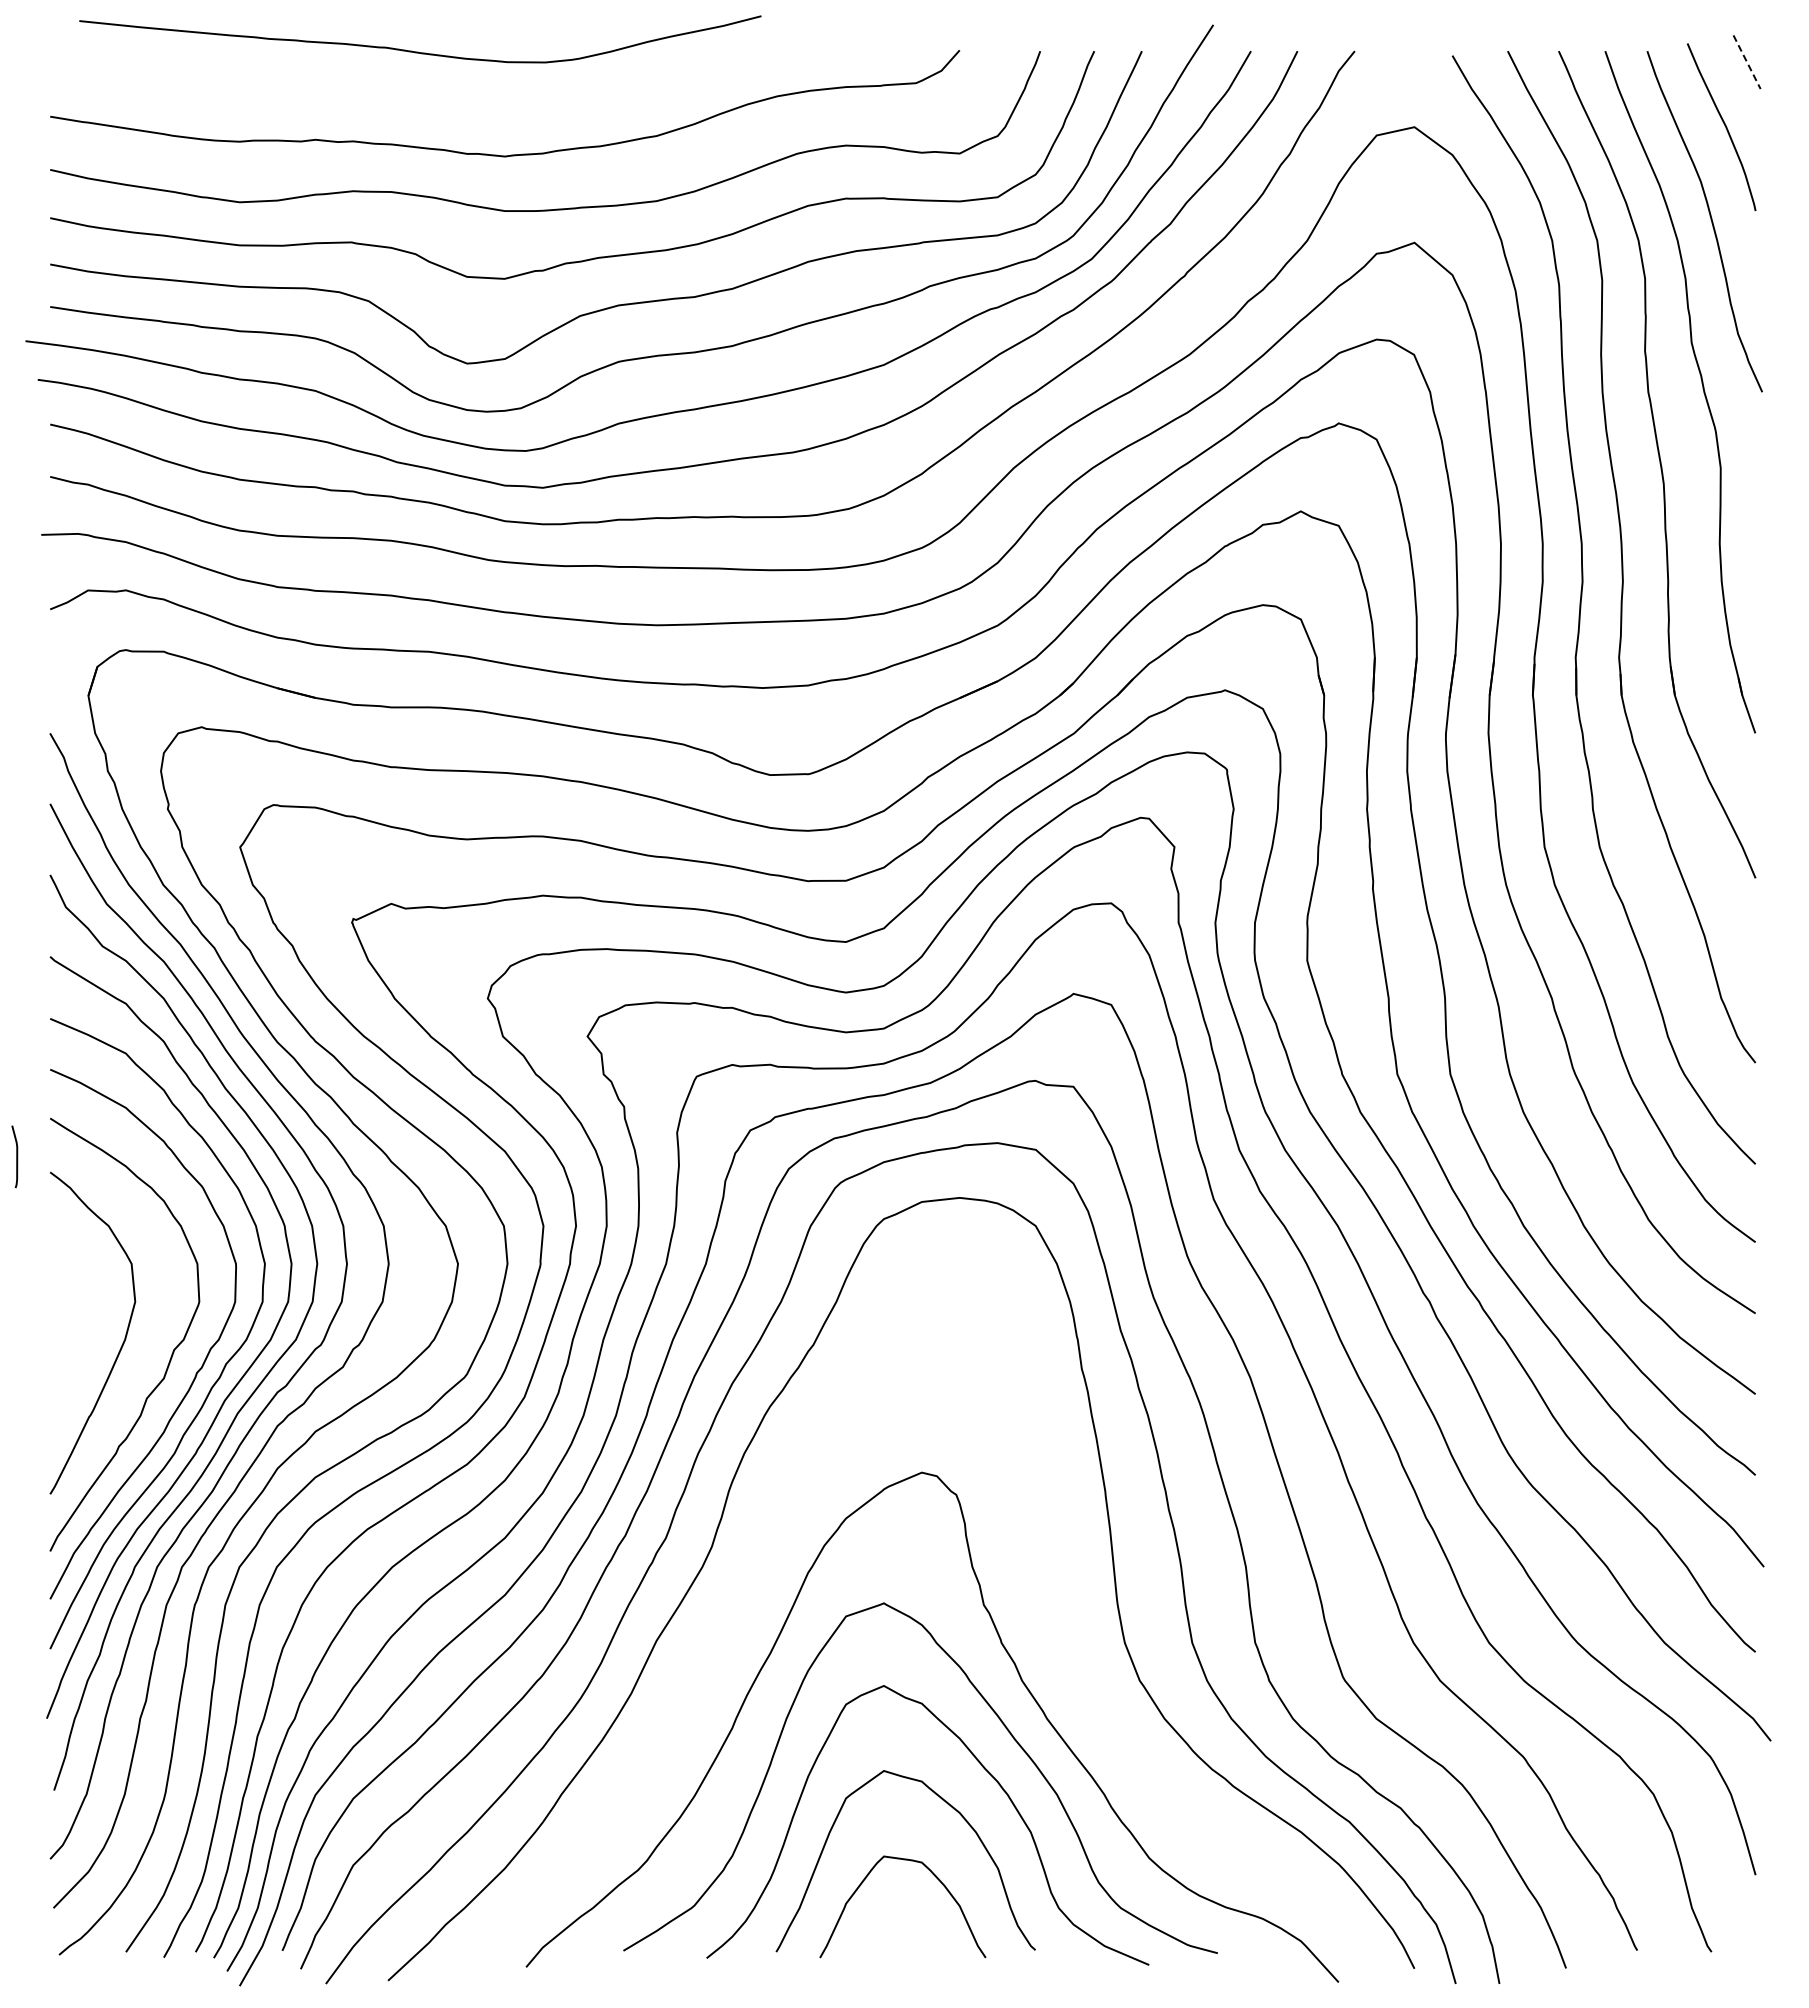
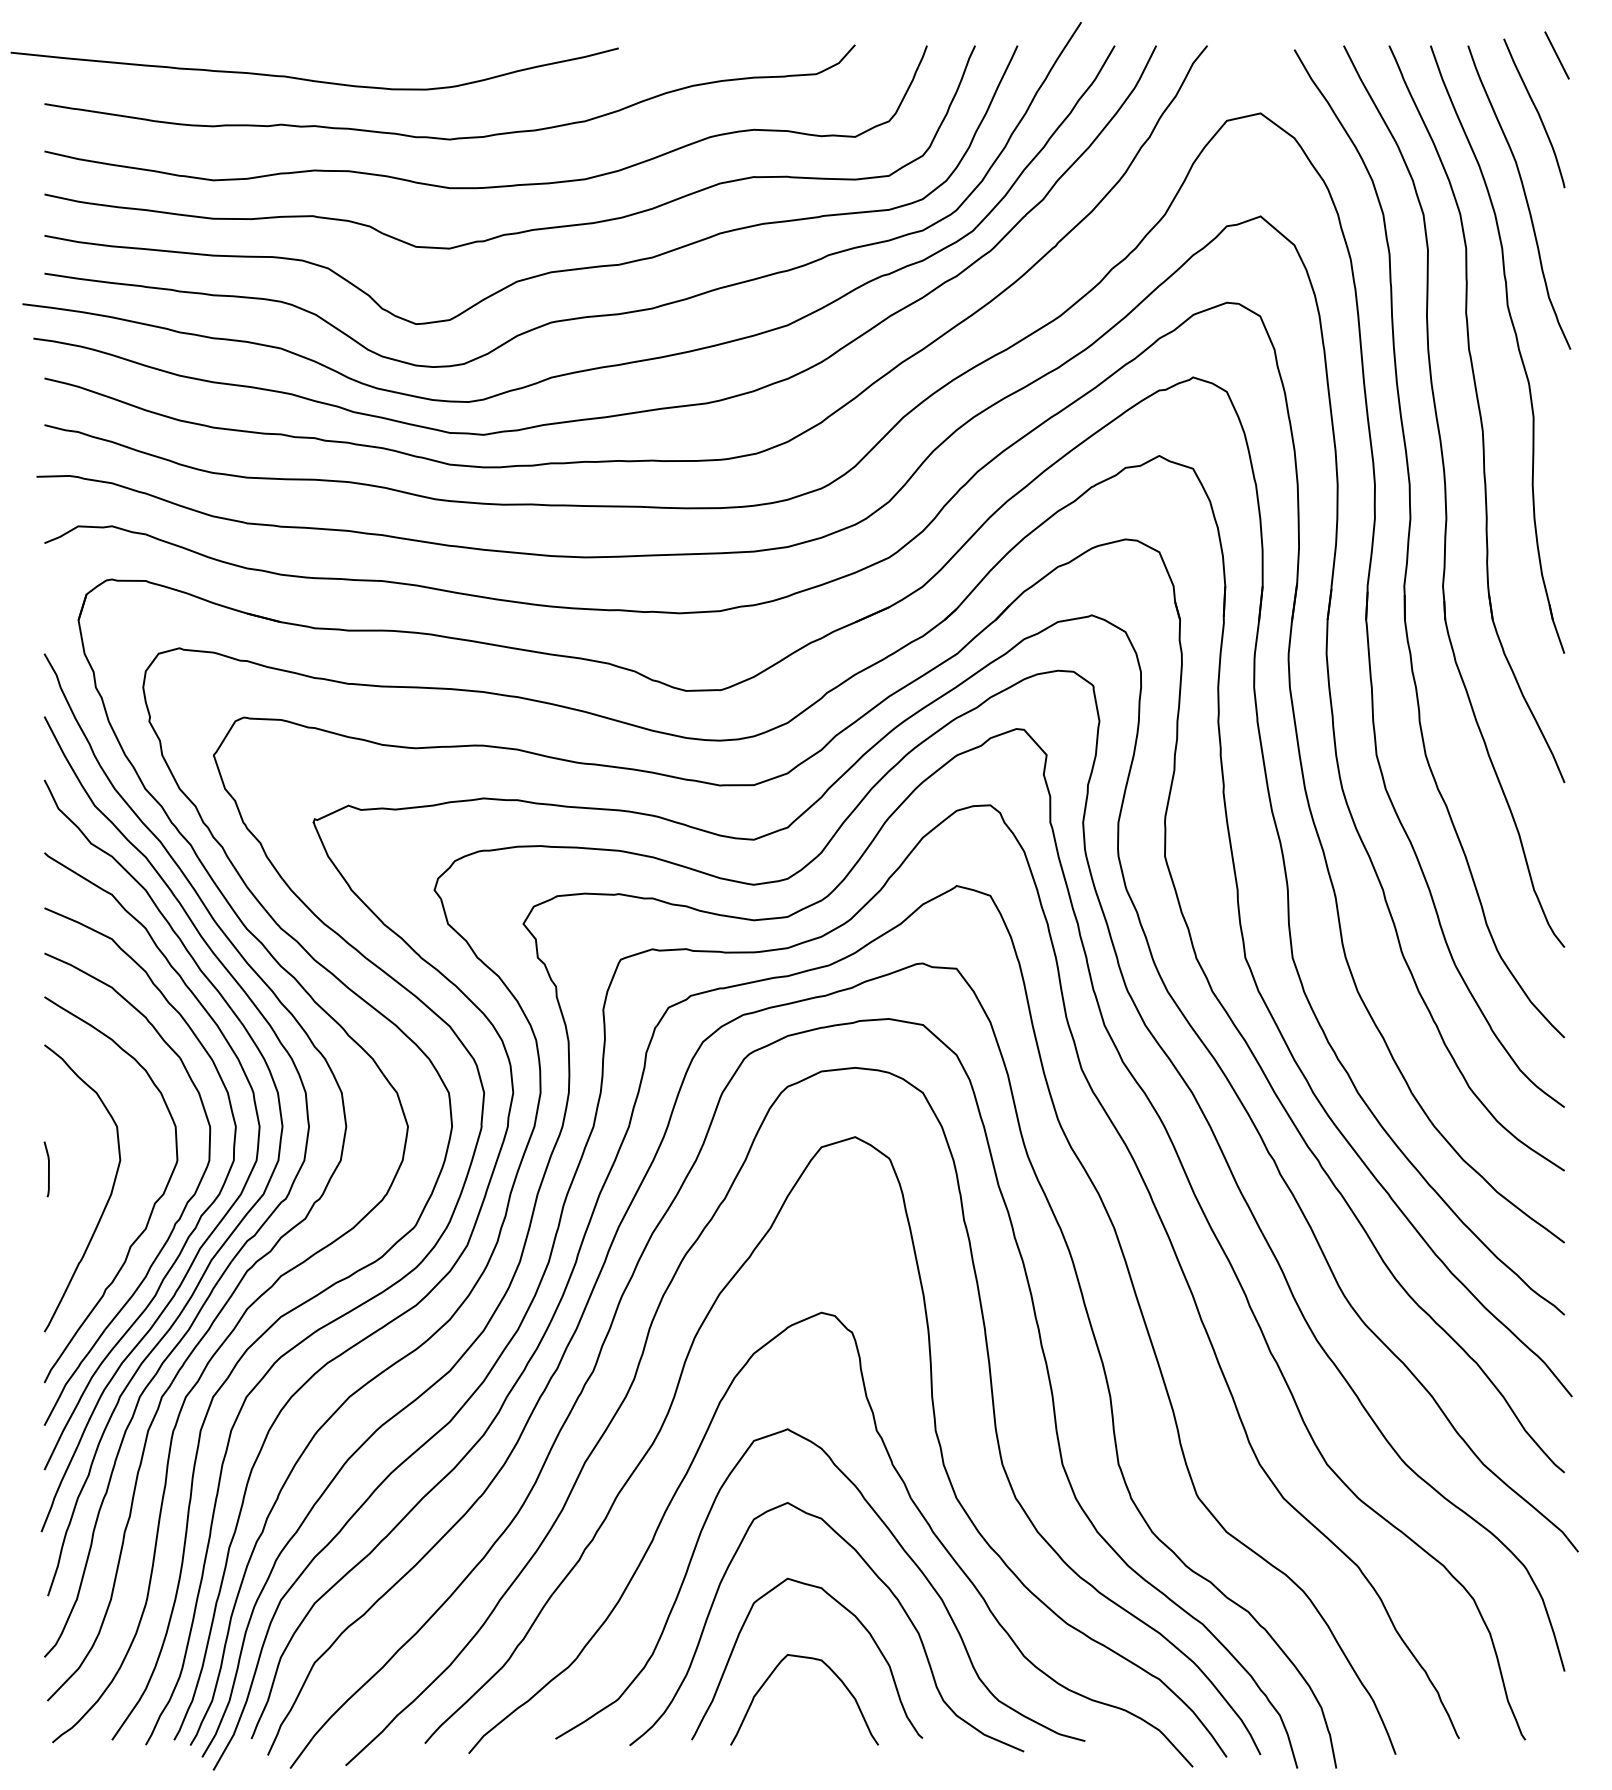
curve: (418, 51) -> (313, 79), moved
line: (1747, 62) -> (1557, 55), dashed -> solid
curve: (16, 1156) -> (48, 1169), moved
curve: (1048, 1603) -> (934, 1429), added

